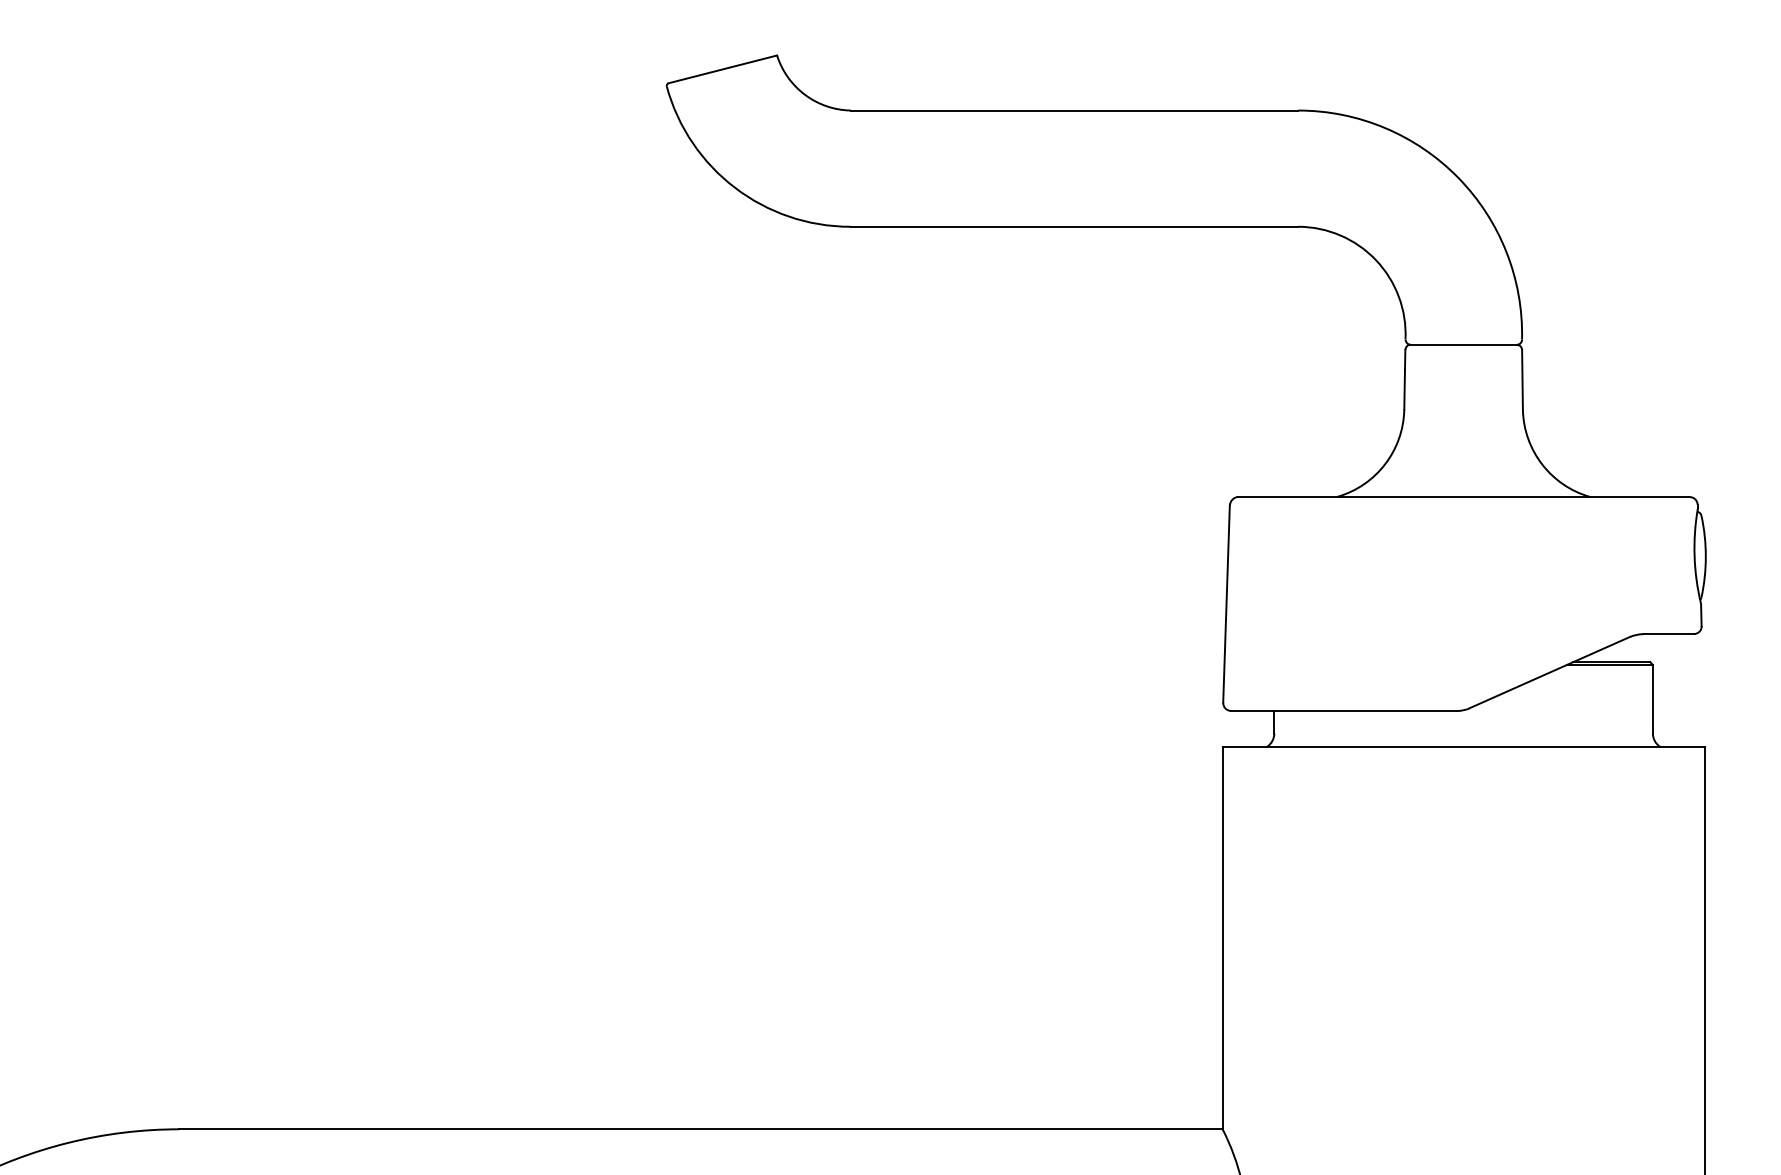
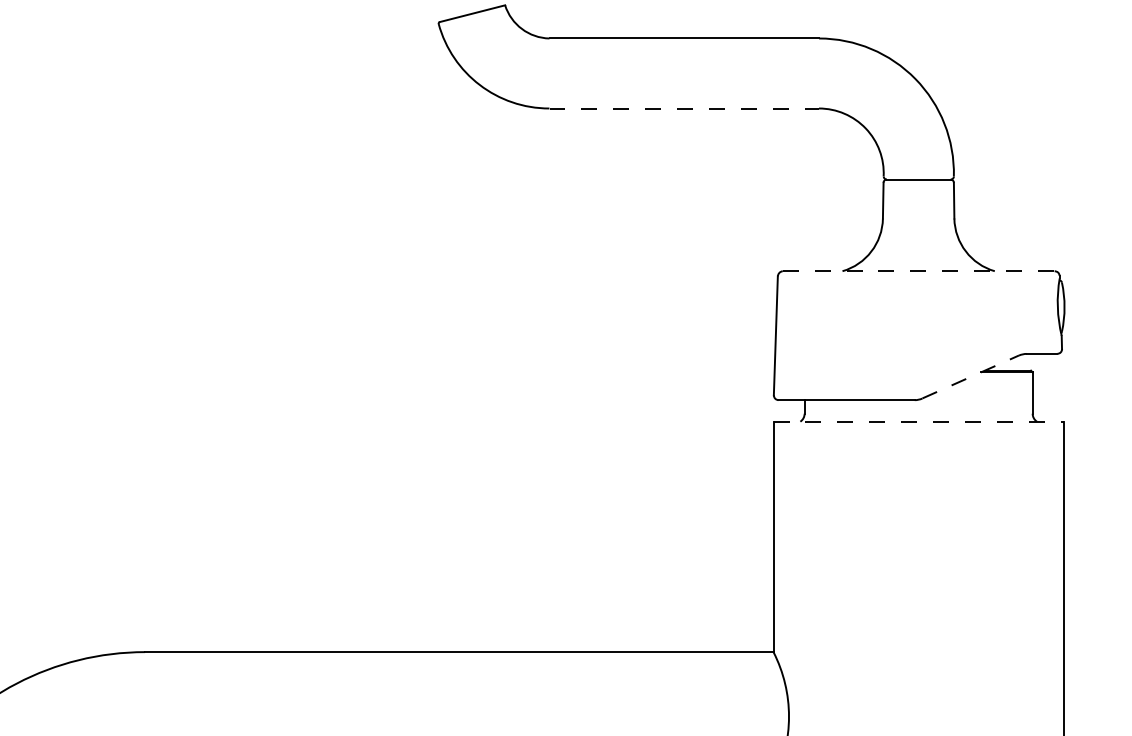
line: (1074, 226) -> (684, 108), solid -> dashed
line: (1463, 497) -> (918, 271), solid -> dashed
line: (1549, 671) -> (970, 376), solid -> dashed
line: (1464, 746) -> (919, 421), solid -> dashed

